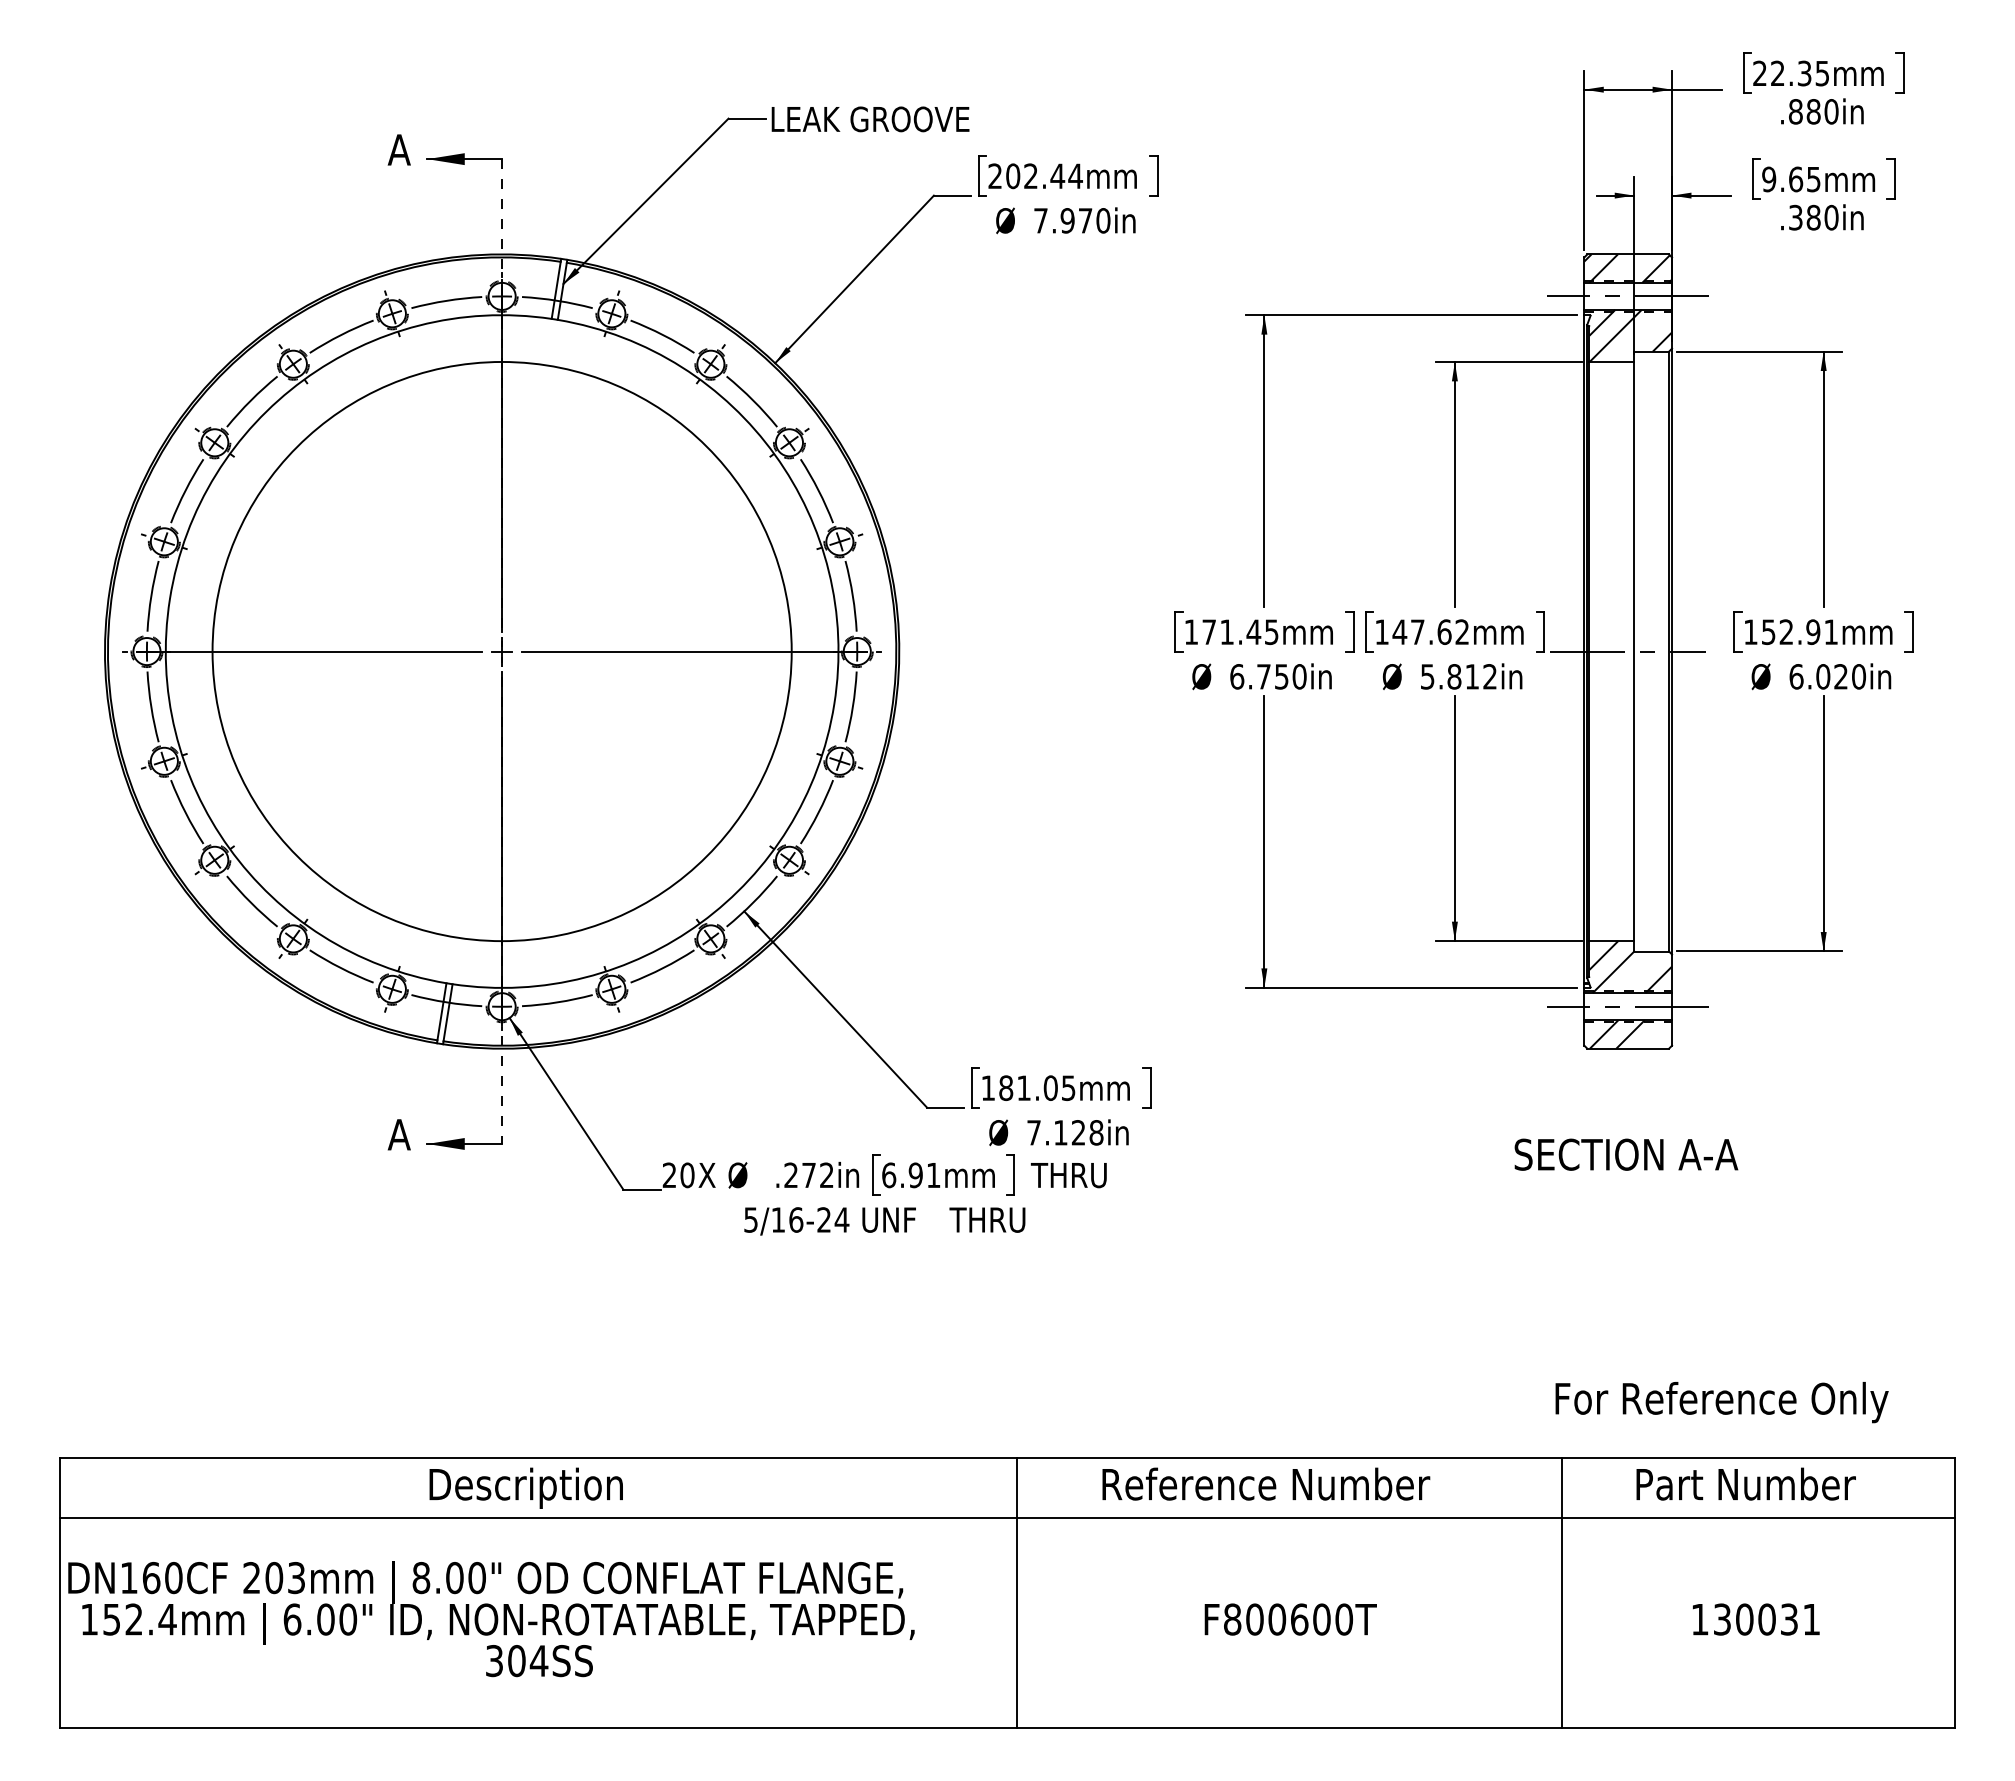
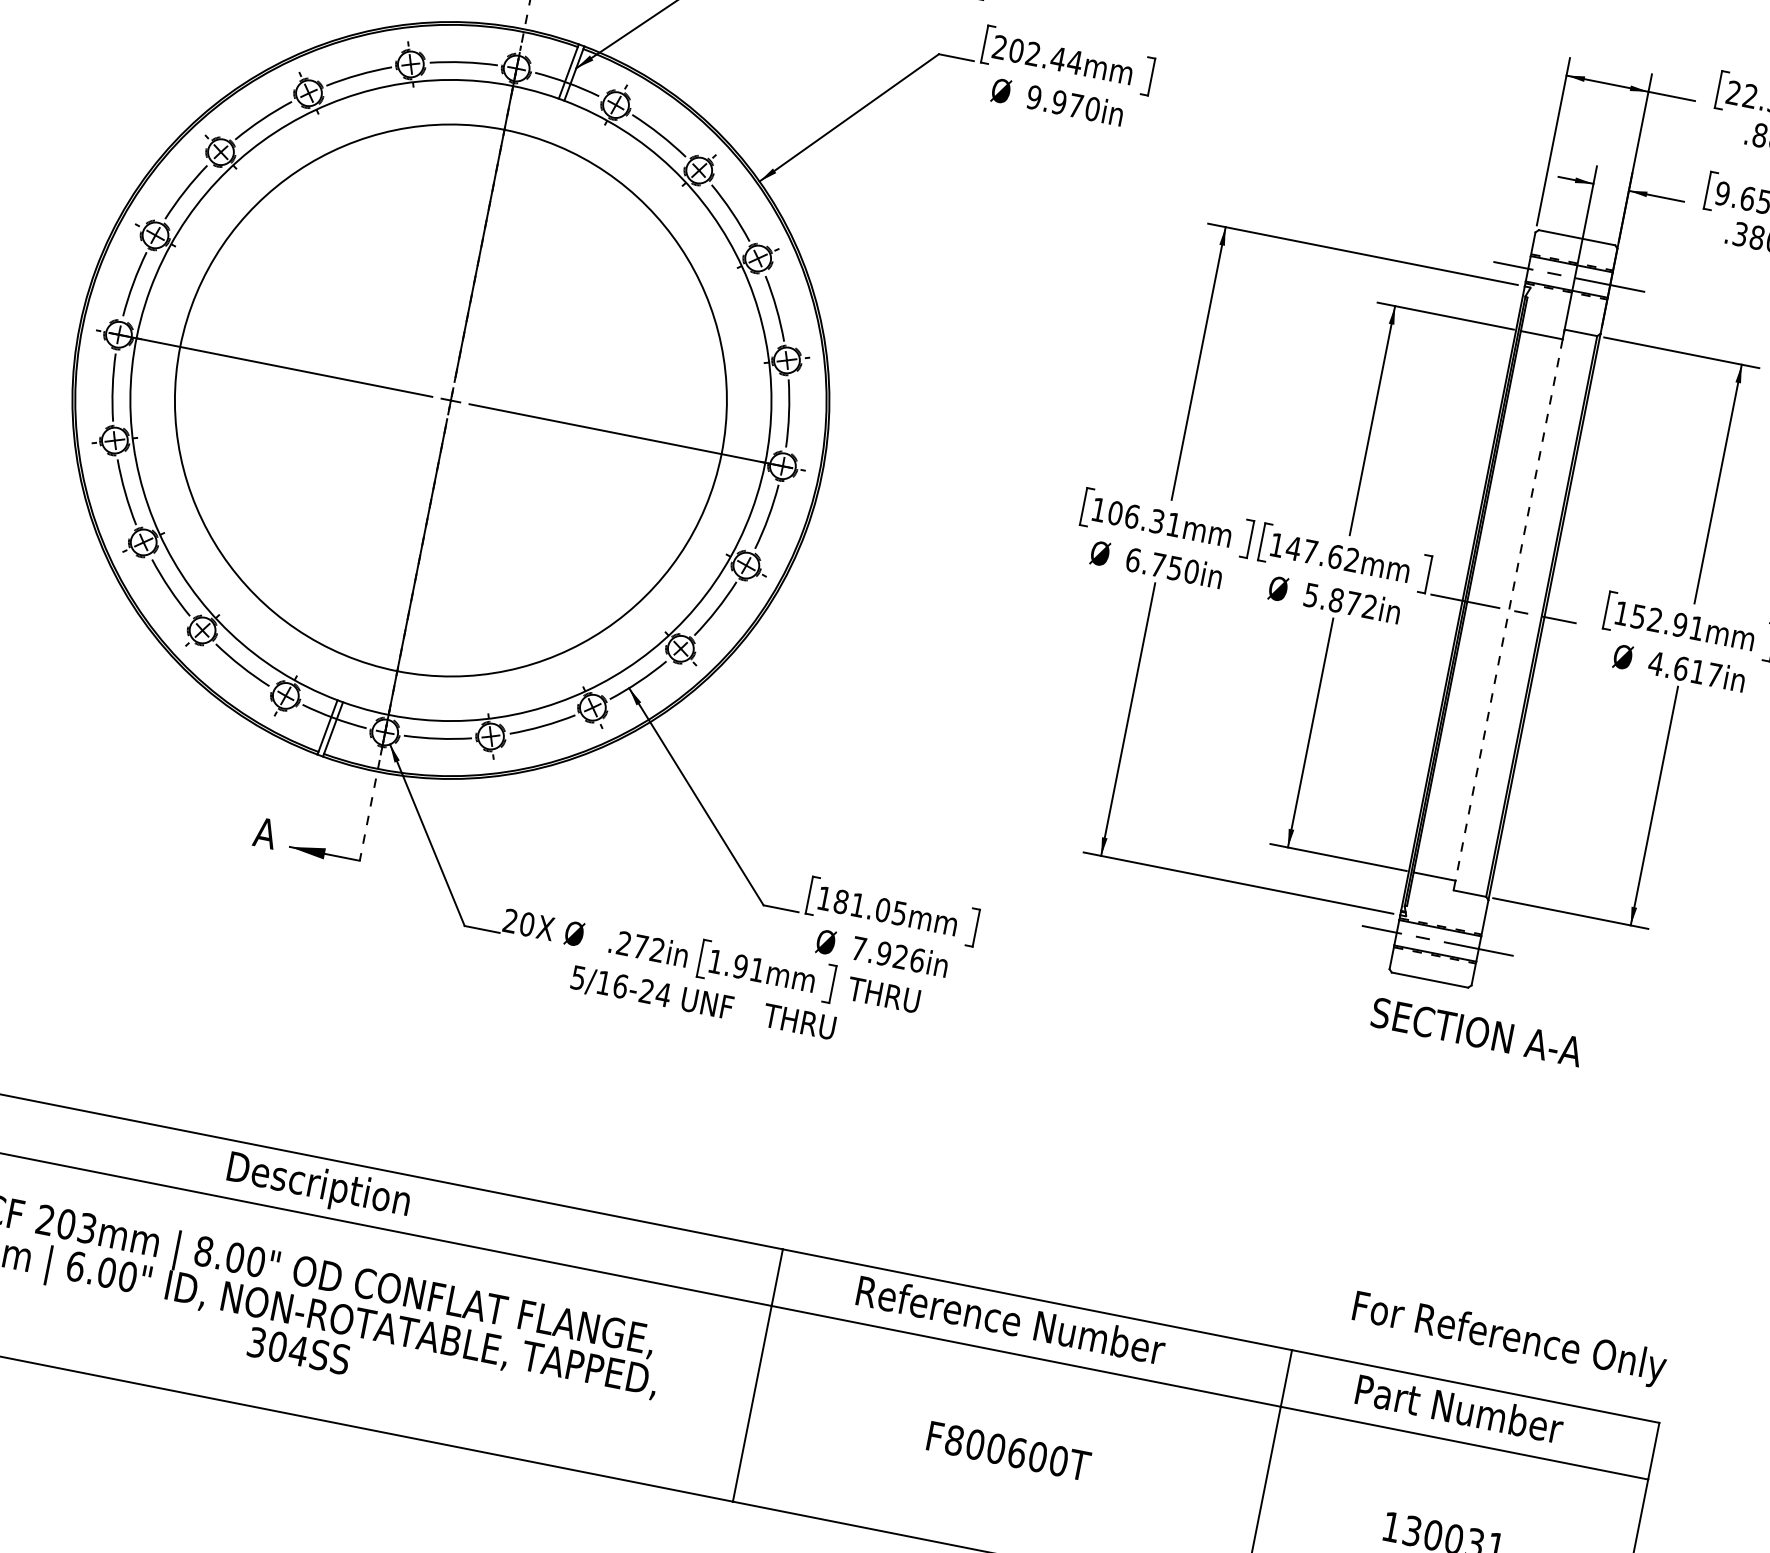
text: (1040, 220) -> (1033, 97), 7.970in -> 9.970in
hatch: (1628, 268) -> (1574, 250), removed
hatch: (1630, 335) -> (1564, 313), removed
text: (1240, 632) -> (1144, 519), 171.45mm -> 106.31mm
line: (1634, 651) -> (1509, 610), solid -> dashed
text: (1471, 676) -> (1352, 603), 5.812in -> 5.872in
text: (1827, 676) -> (1685, 669), 6.020in -> 4.617in
hatch: (1630, 967) -> (1447, 904), removed
hatch: (1616, 1034) -> (1421, 964), removed
text: (1078, 1132) -> (900, 956), 7.128in -> 7.926in
text: (1626, 1154) -> (1477, 1032), moved
text: (889, 1175) -> (716, 961), 6.91mm -> 1.91mm
text: (1721, 1402) -> (1508, 1339), moved

